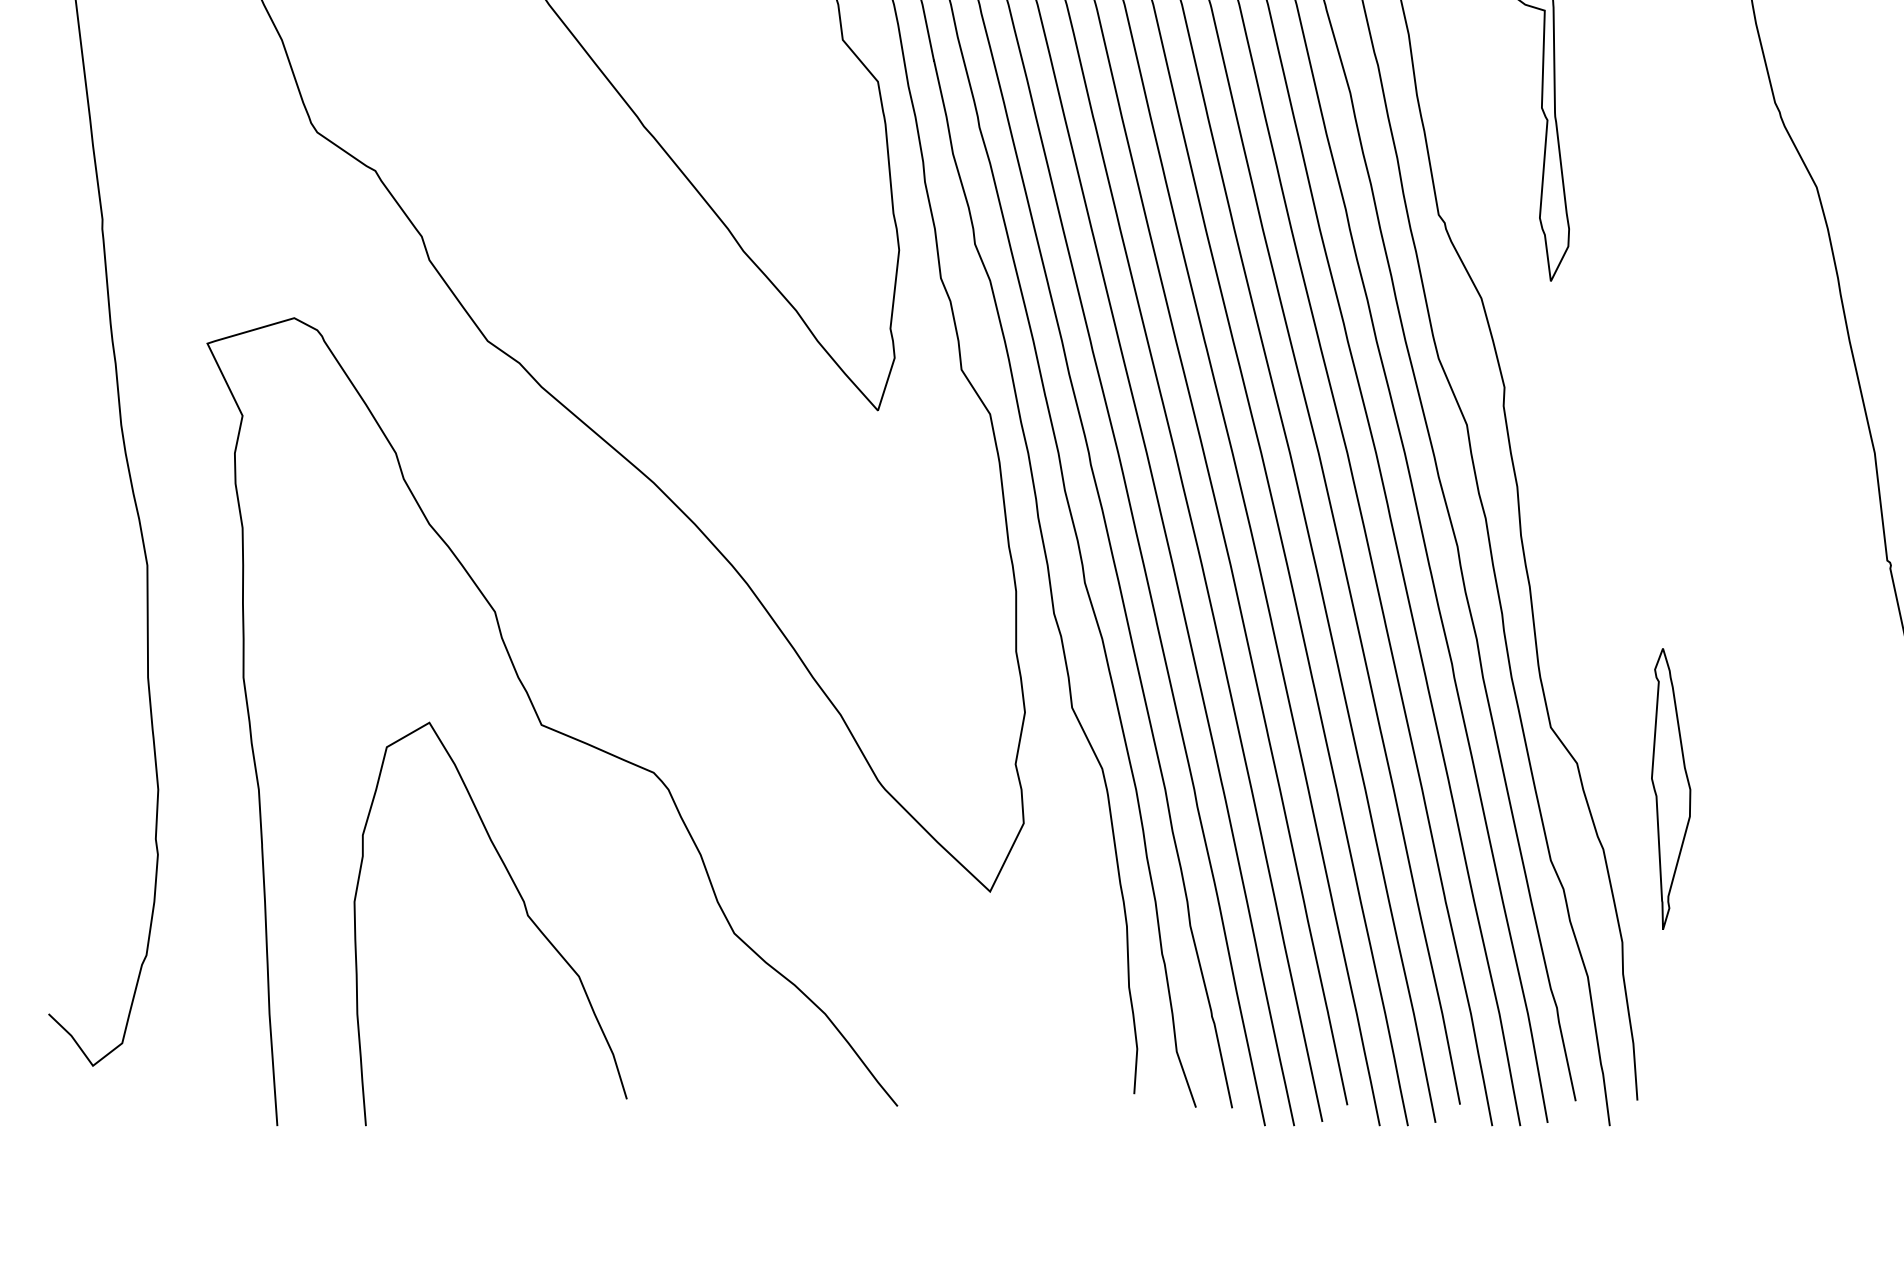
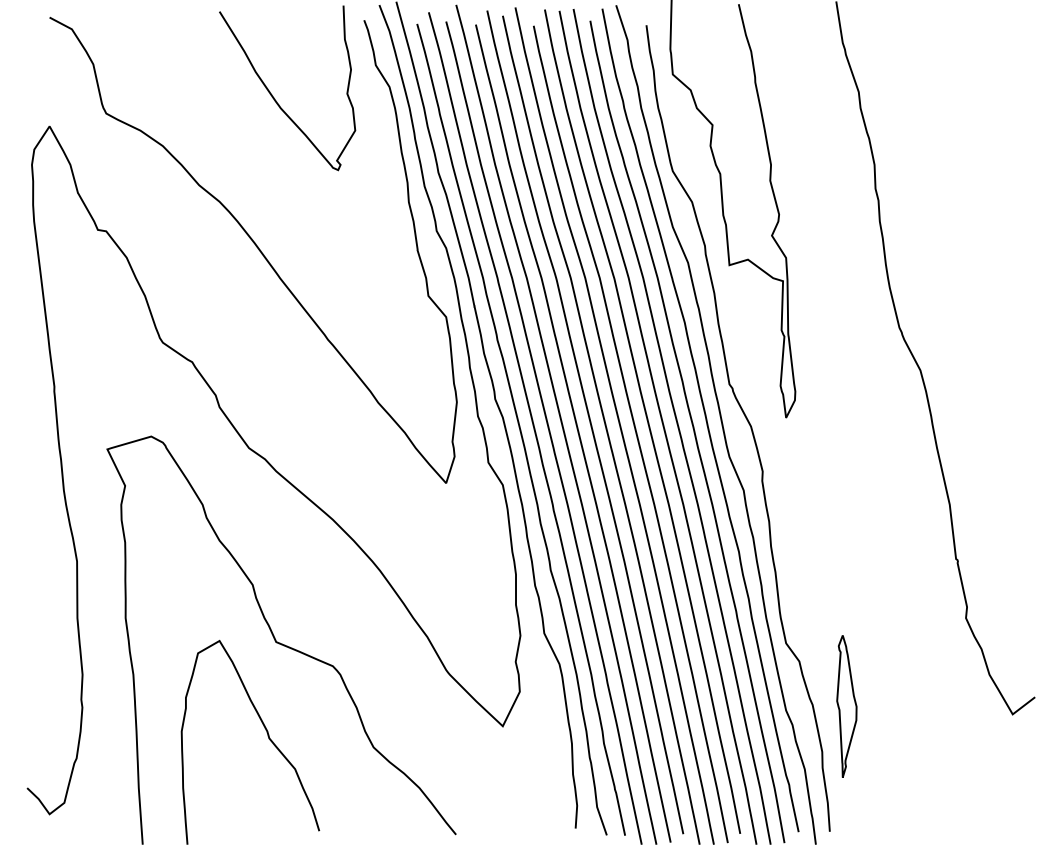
part: (1670, 789) -> (846, 706), moved

